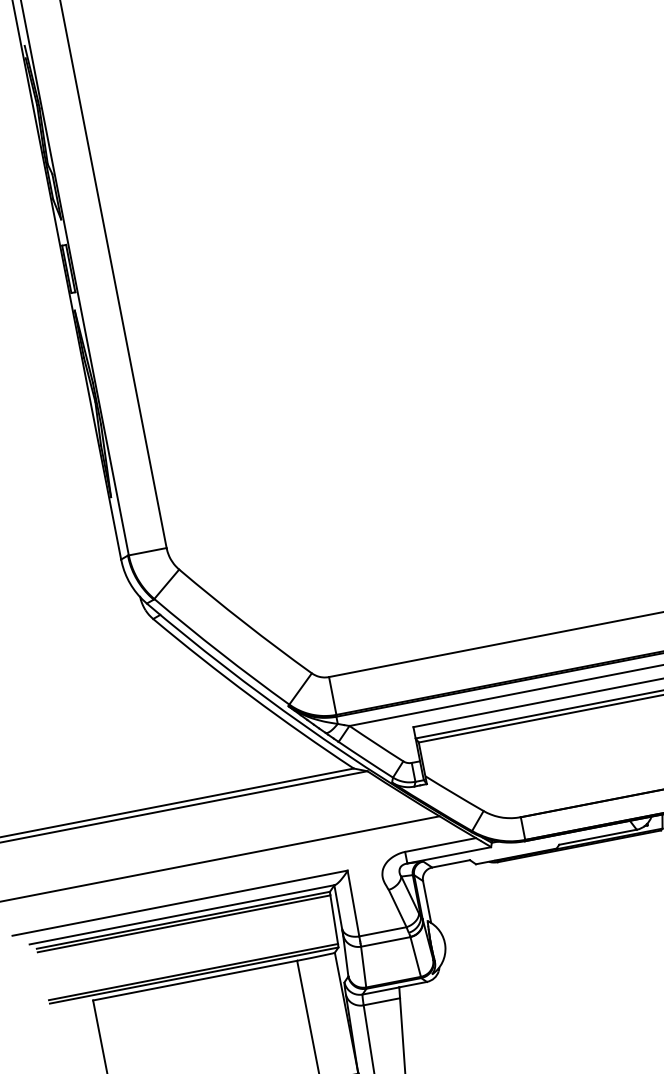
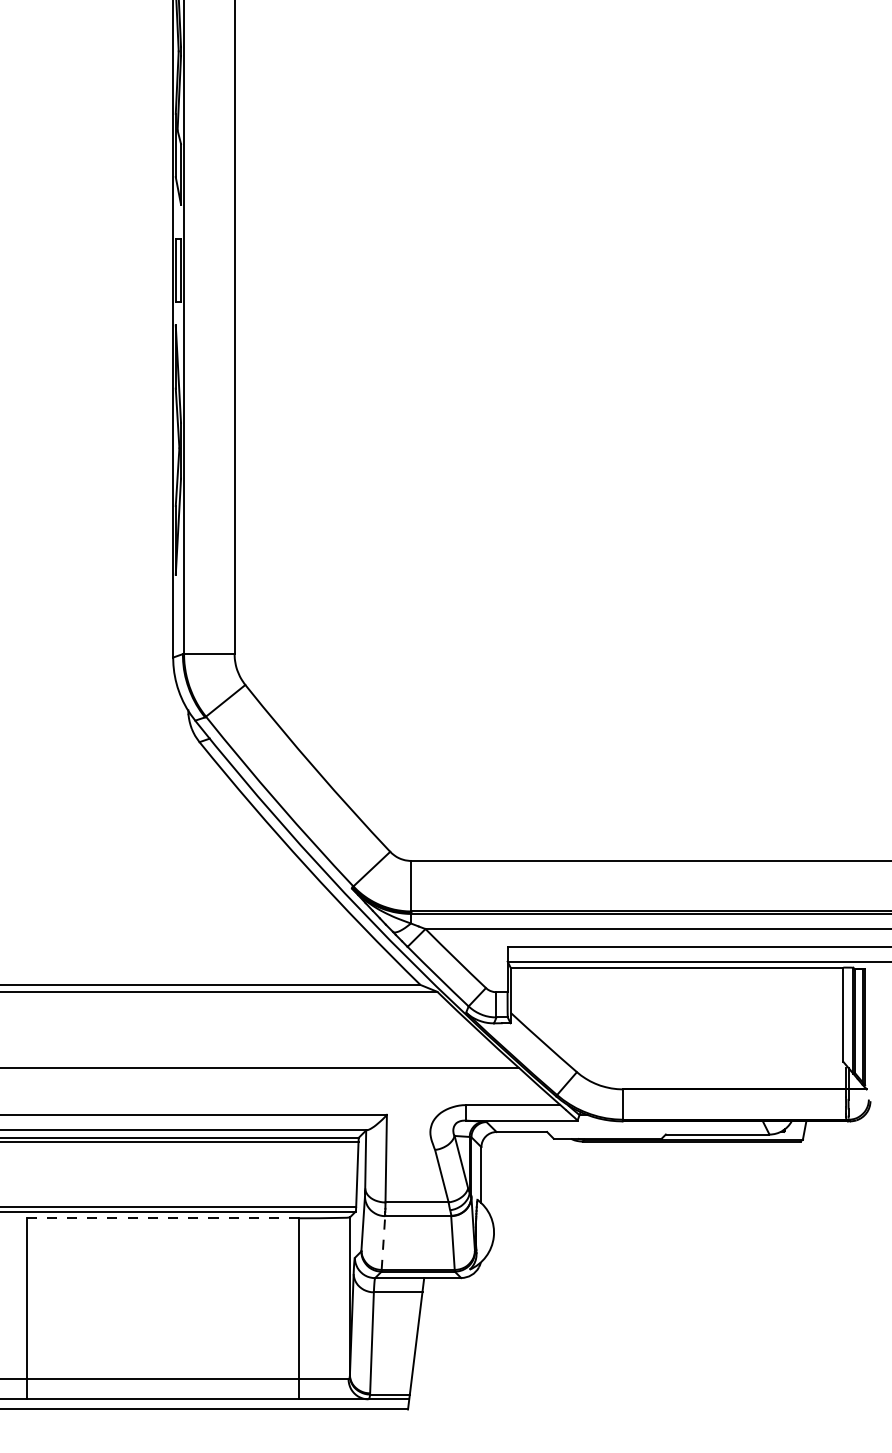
line: (363, 967) -> (383, 1243), solid -> dashed
line: (194, 980) -> (162, 1218), solid -> dashed

